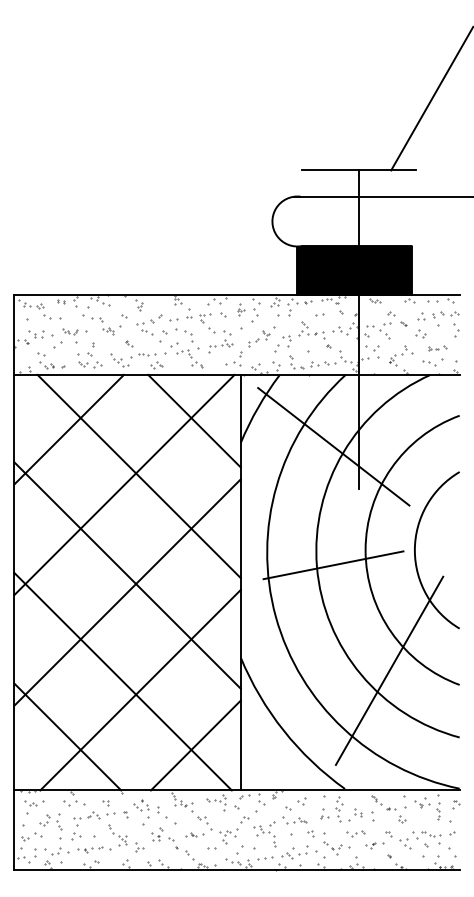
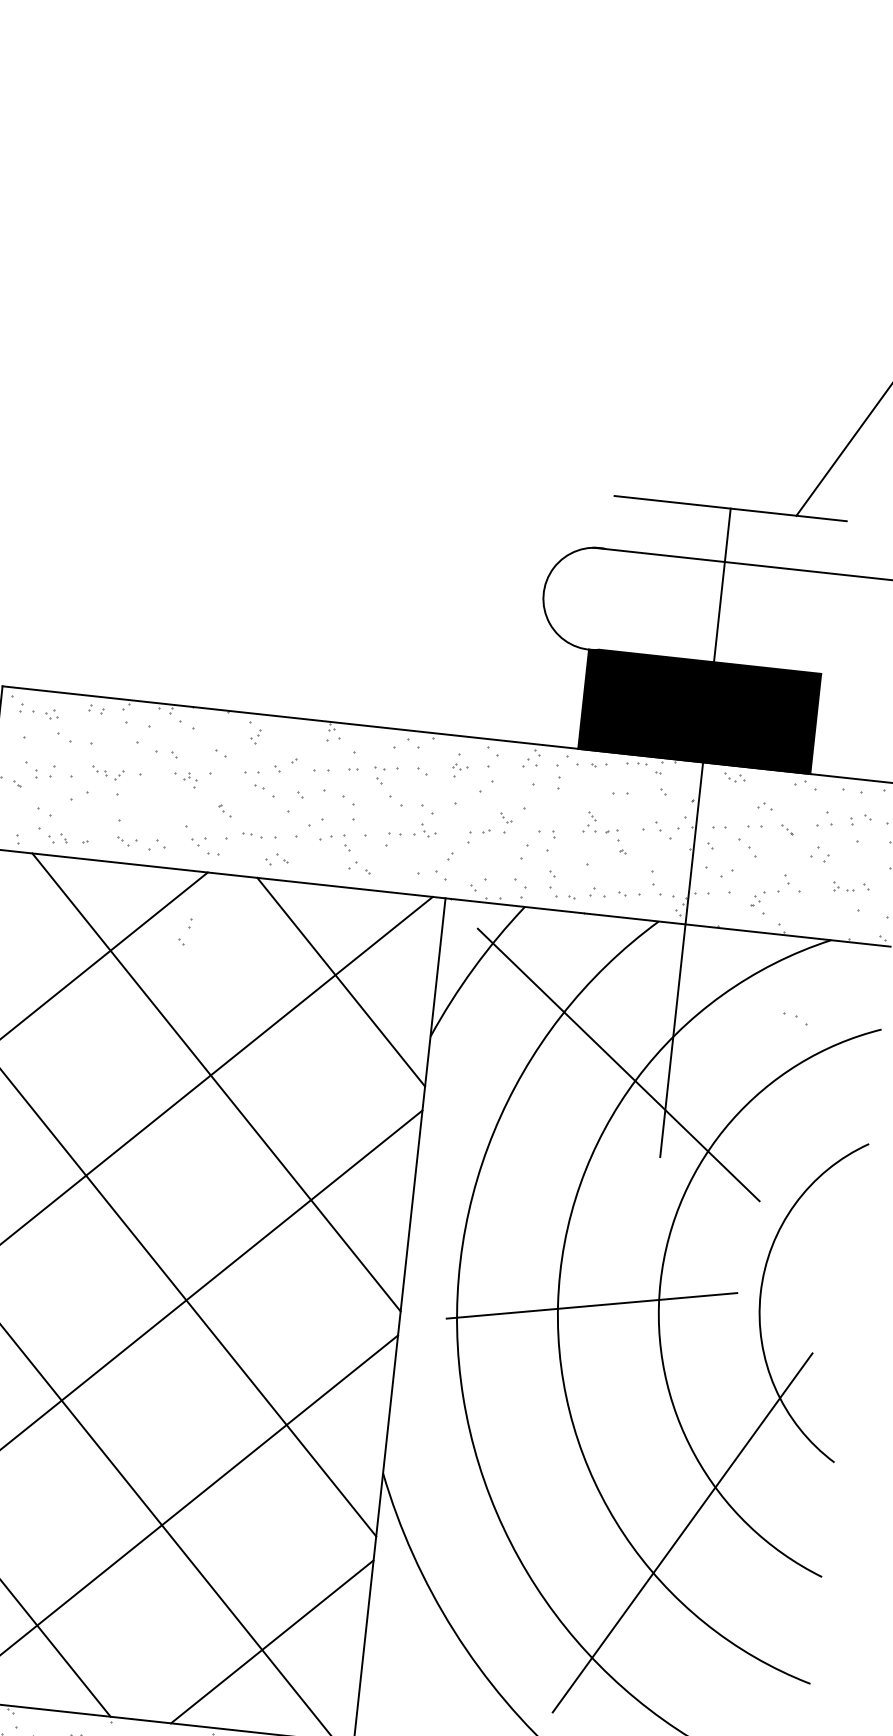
part: (314, 334) -> (604, 832), size x0.7
part: (90, 349) -> (183, 932), moved
part: (429, 363) -> (795, 1019), moved

